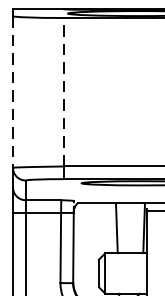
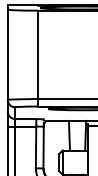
line: (63, 91) -> (37, 54), dashed -> solid
line: (12, 93) -> (7, 55), dashed -> solid

